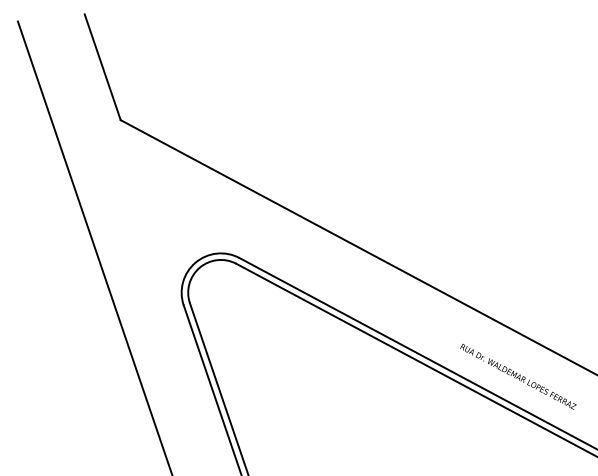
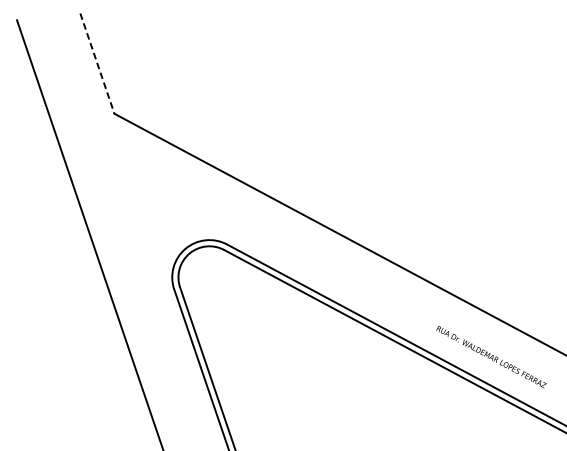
line: (102, 67) -> (97, 63), solid -> dashed

